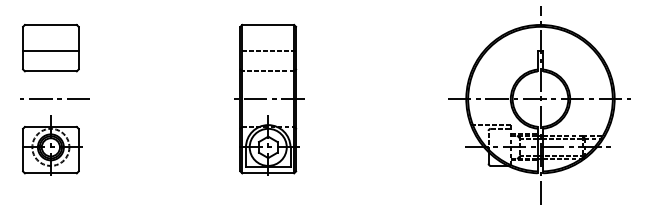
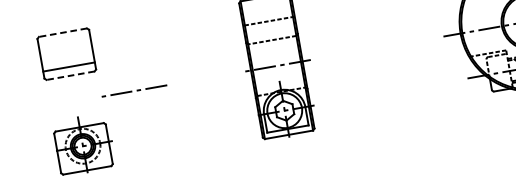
line: (50, 24) -> (62, 32), solid -> dashed
line: (50, 50) -> (68, 66), moved
line: (50, 71) -> (70, 75), solid -> dashed
line: (52, 98) -> (132, 90), moved

